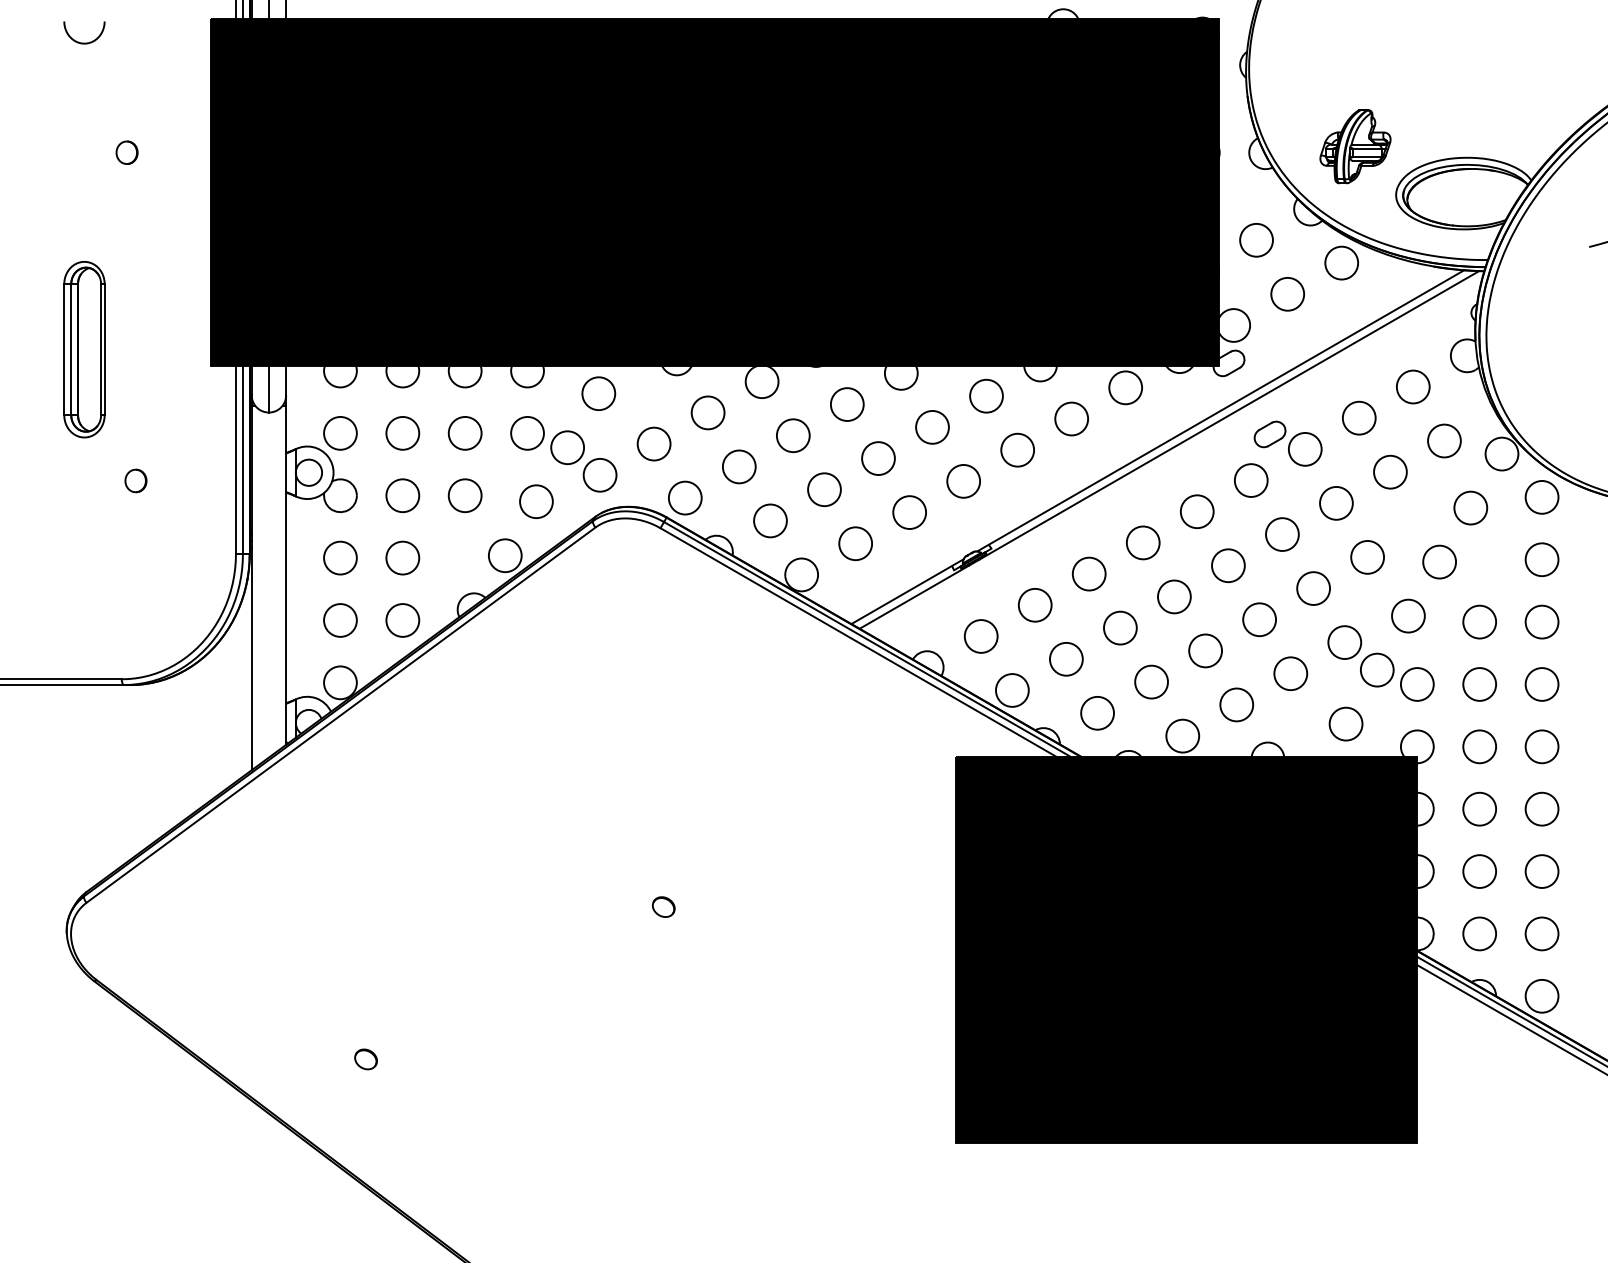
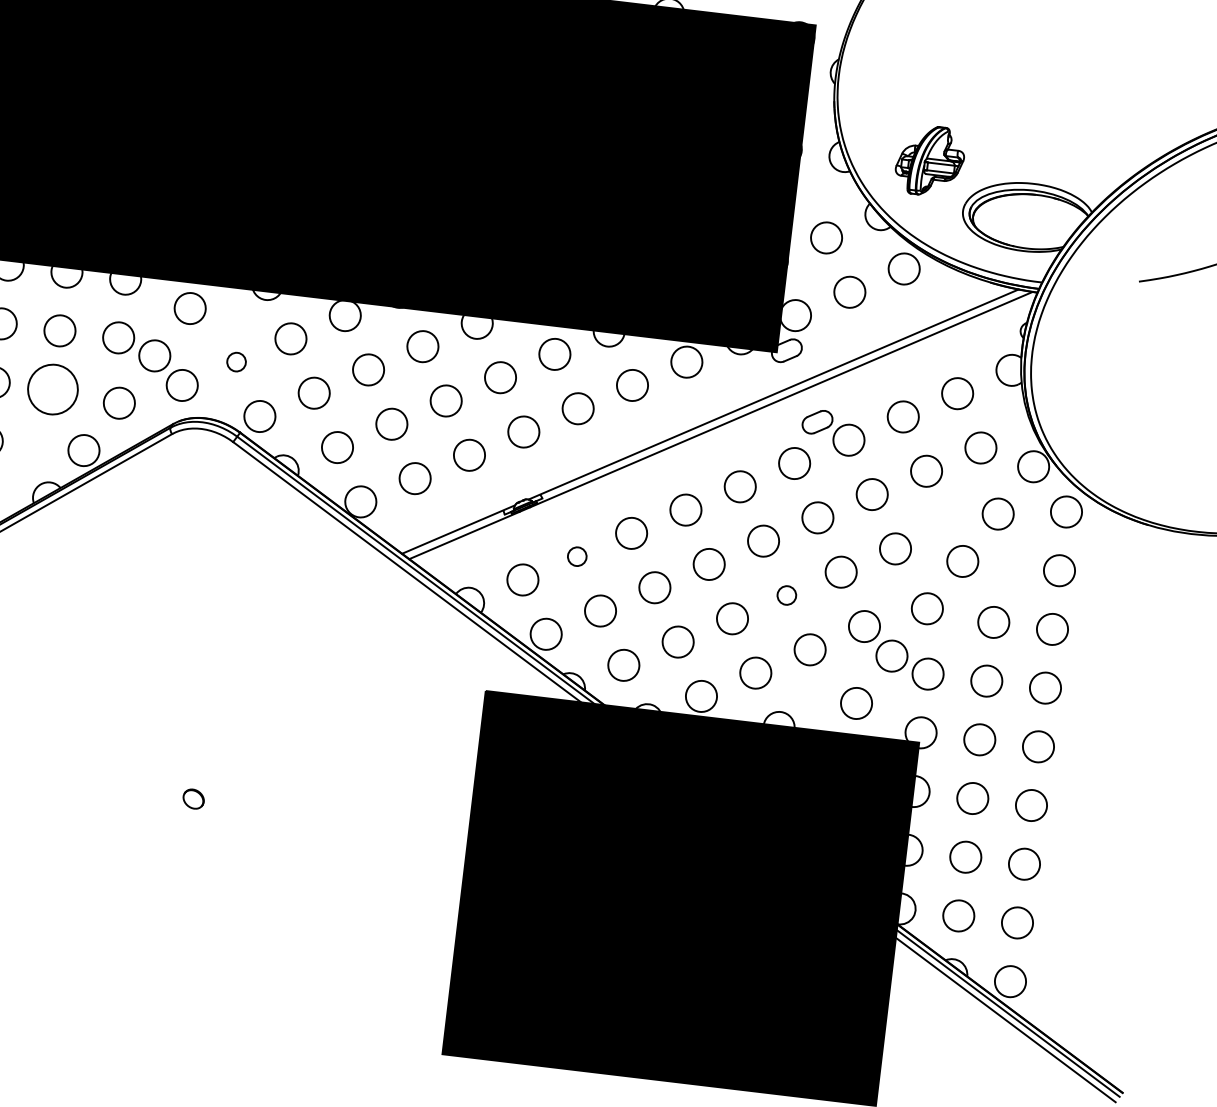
circle: (653, 443) -> (236, 361), size x0.6
circle: (464, 495) -> (52, 389), size x1.6
circle: (1034, 604) -> (576, 555), size x0.6
circle: (1259, 619) -> (786, 595), size x0.6

